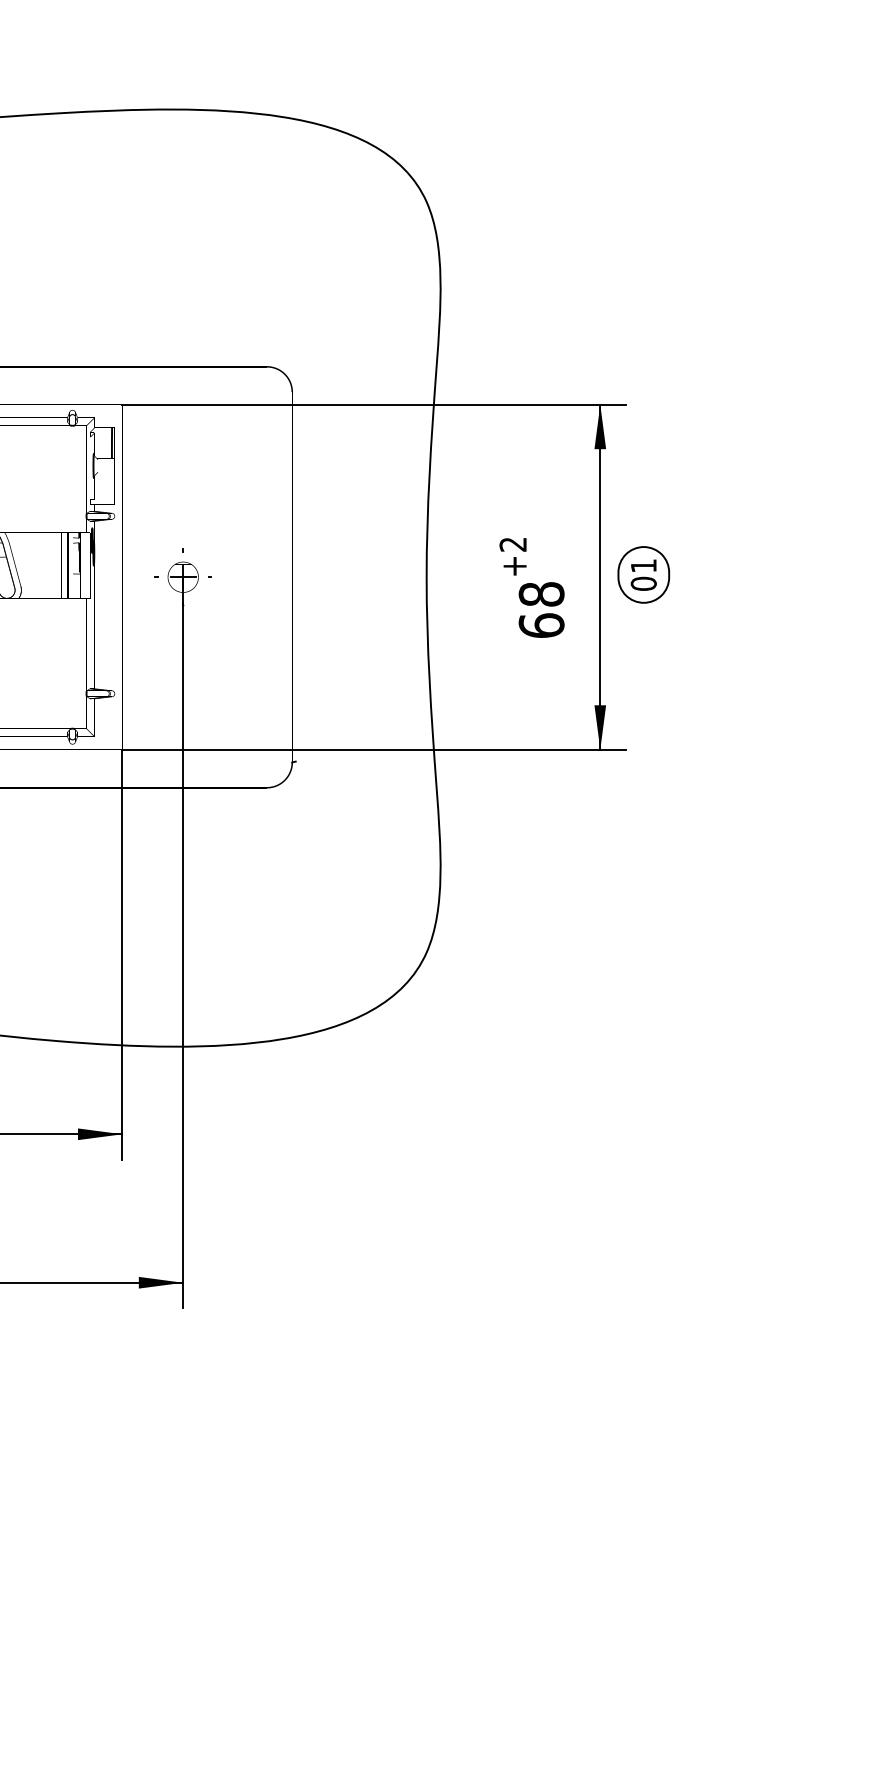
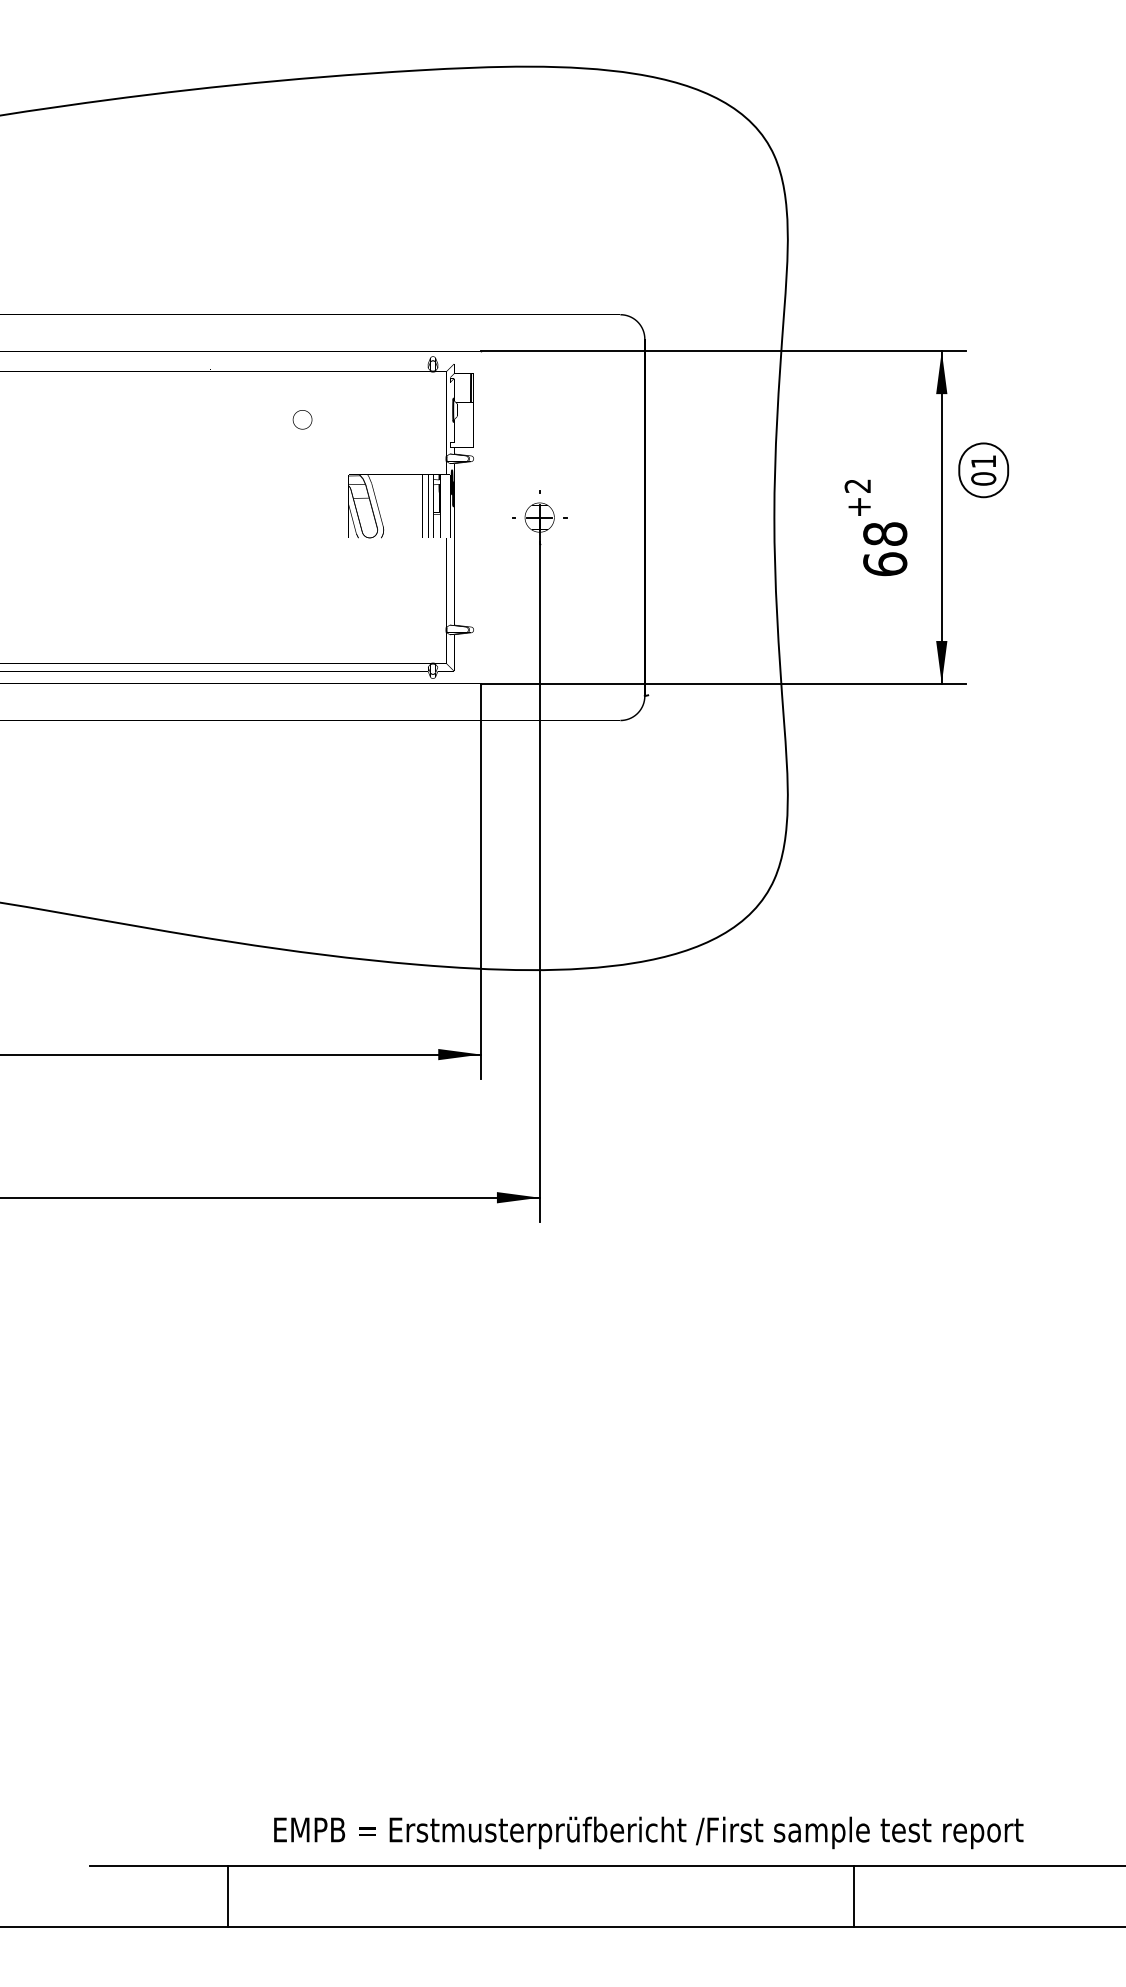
part: (643, 575) -> (983, 470), moved

